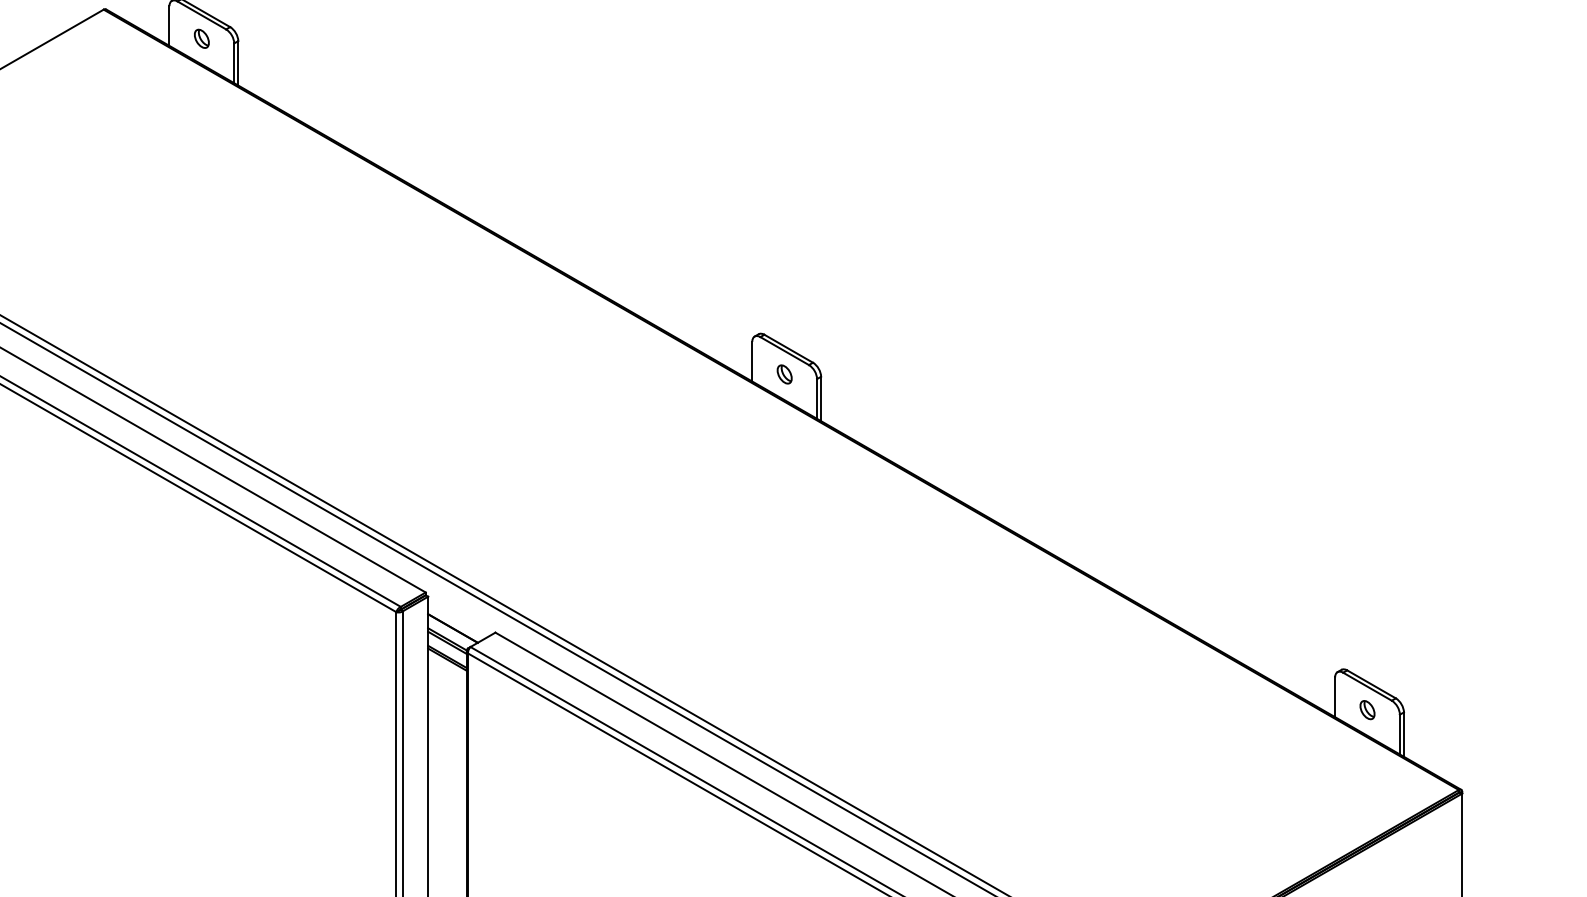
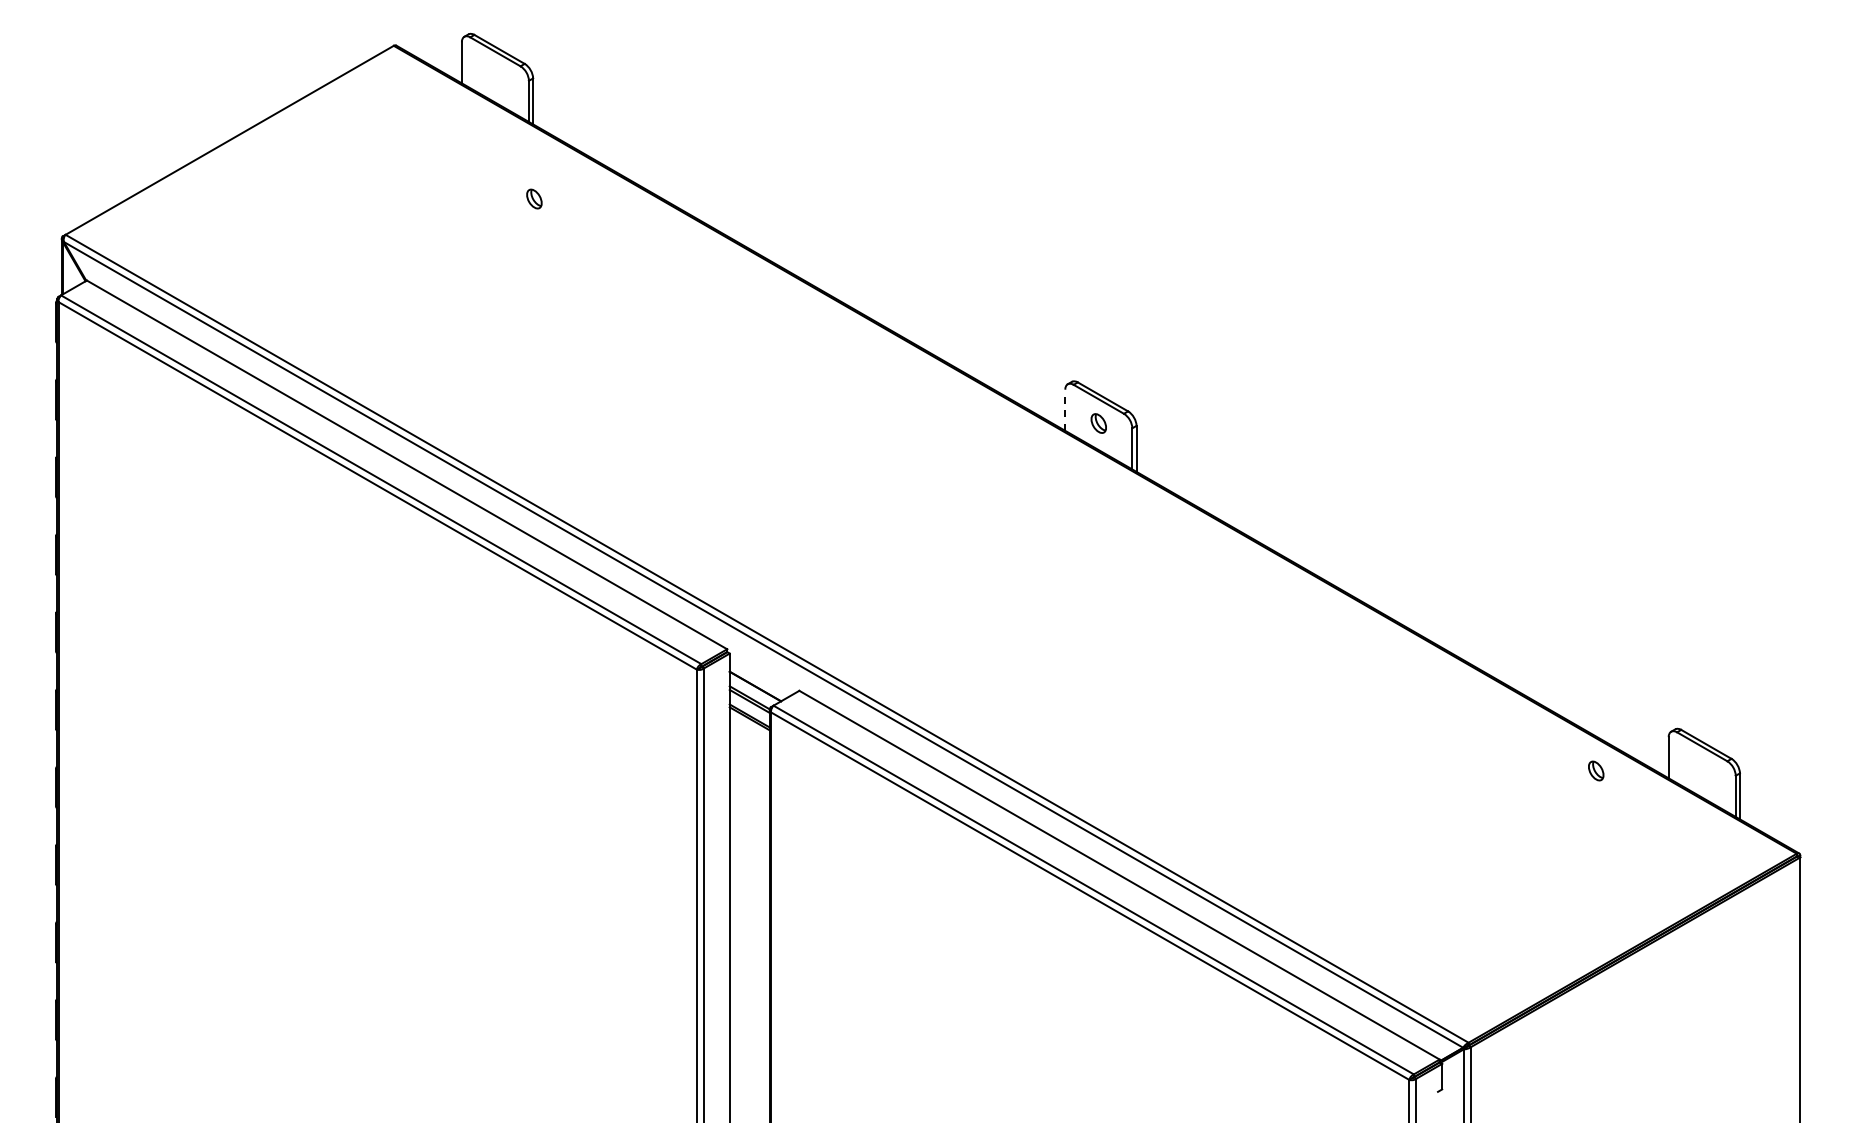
part: (201, 38) -> (534, 198), moved
line: (752, 361) -> (1065, 410), solid -> dashed
part: (1367, 709) -> (1596, 770), moved

